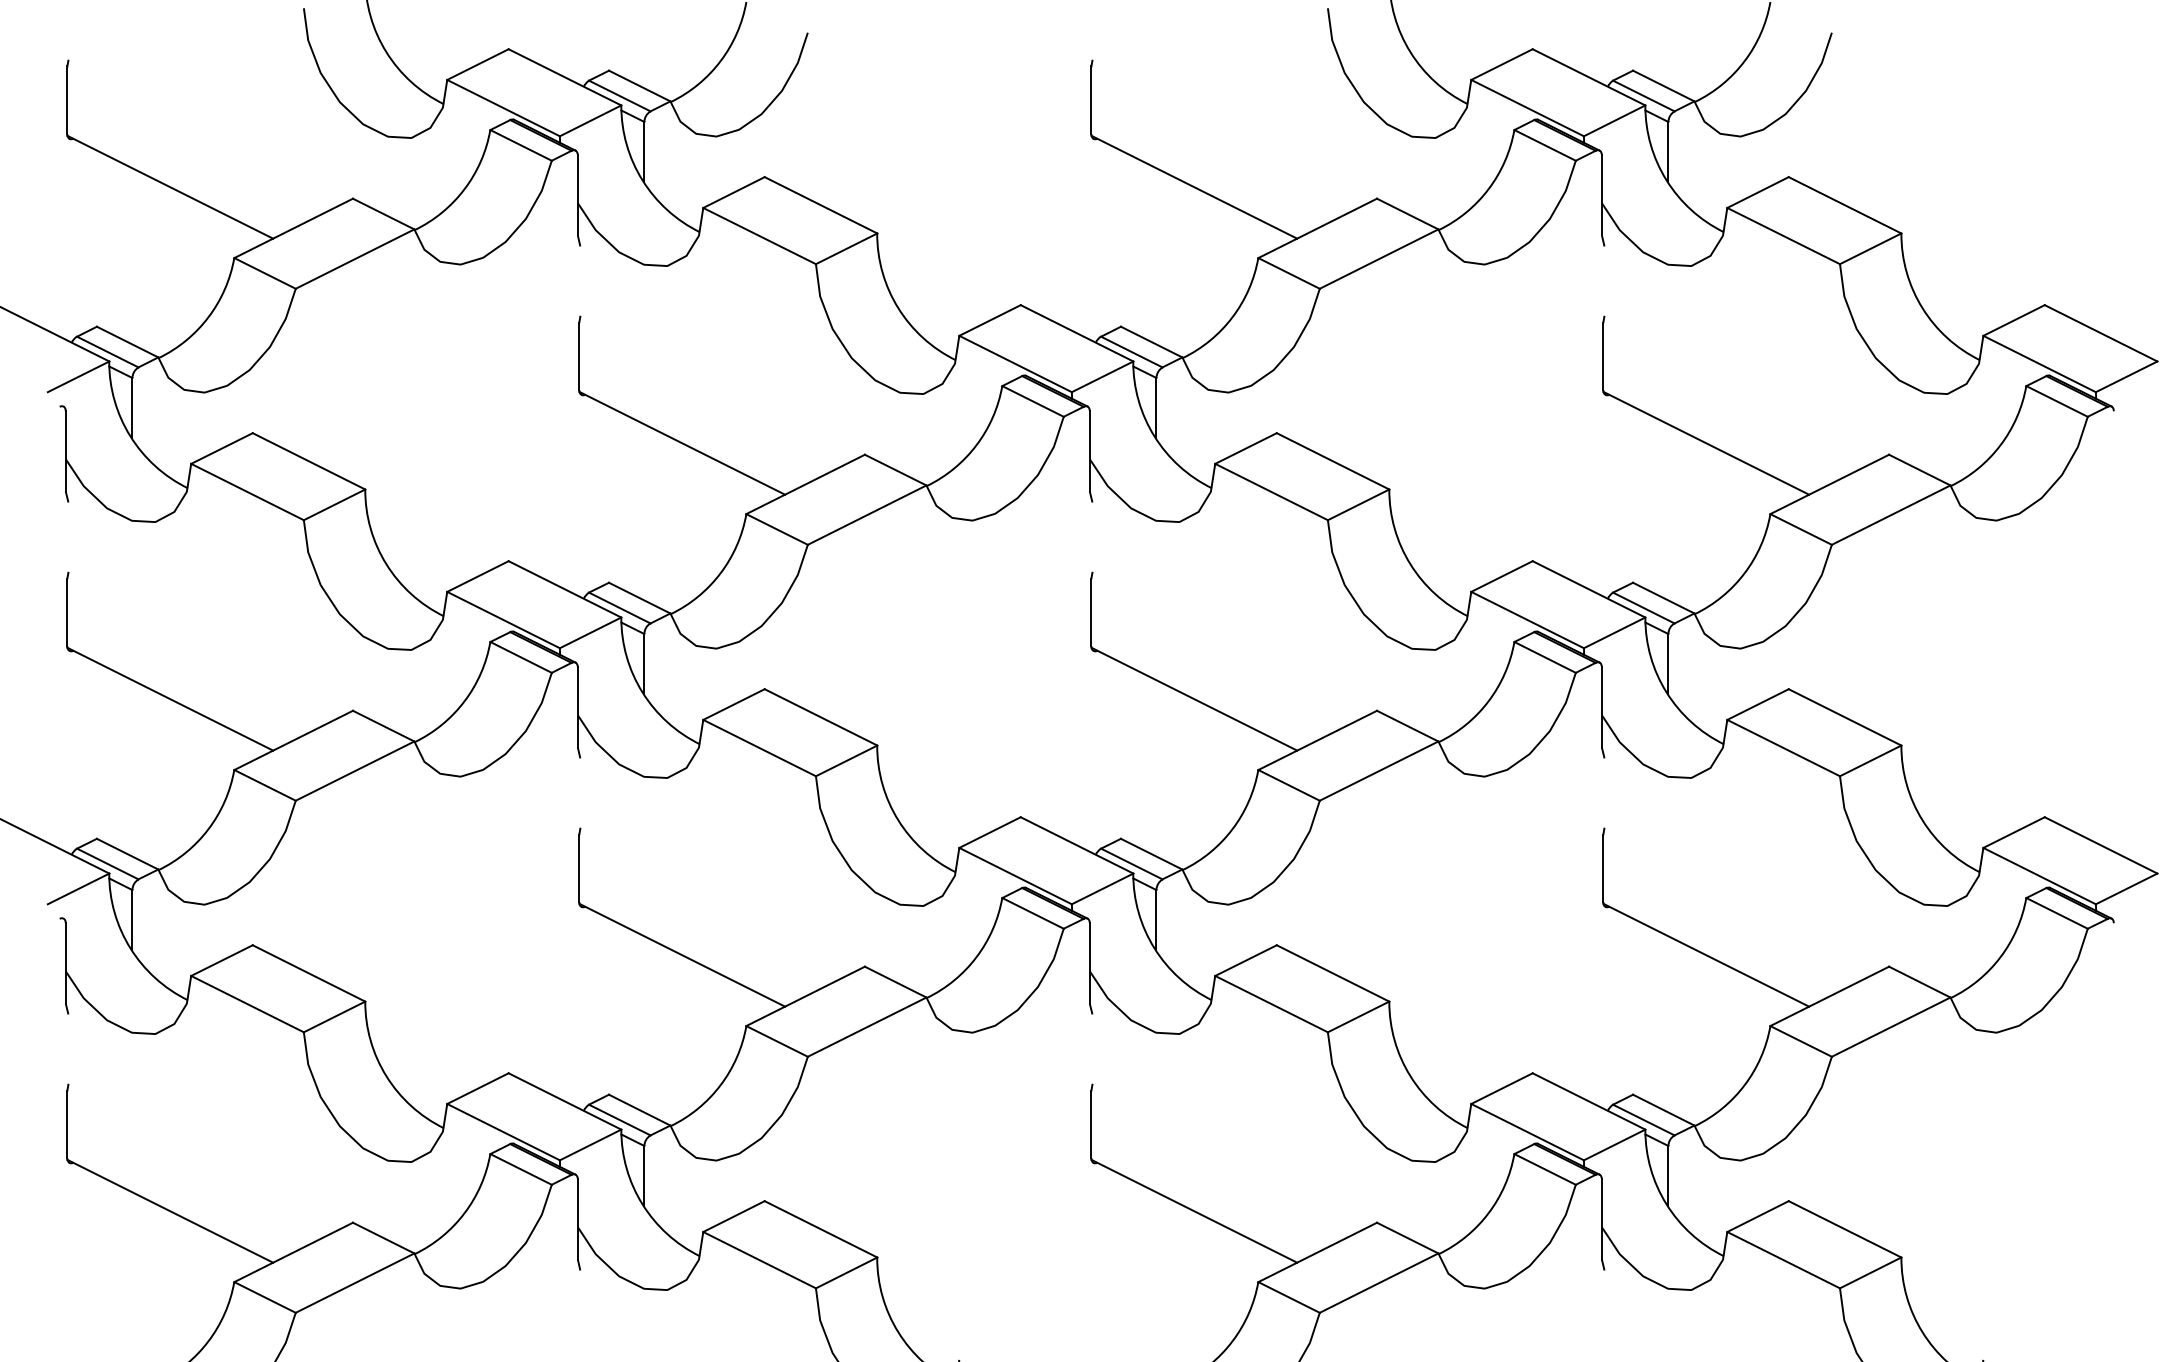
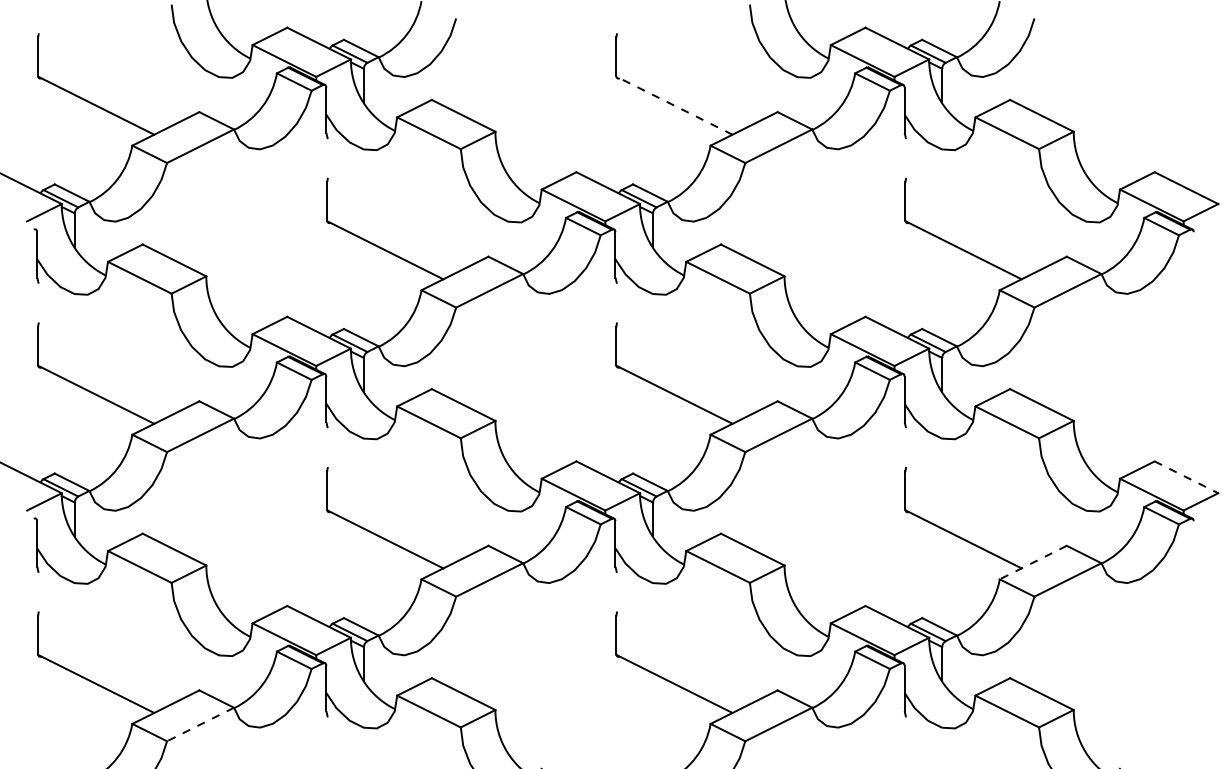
line: (1194, 186) -> (674, 105), solid -> dashed
line: (2101, 845) -> (1186, 477), solid -> dashed
line: (1828, 996) -> (1032, 562), solid -> dashed
line: (354, 1283) -> (200, 724), solid -> dashed

